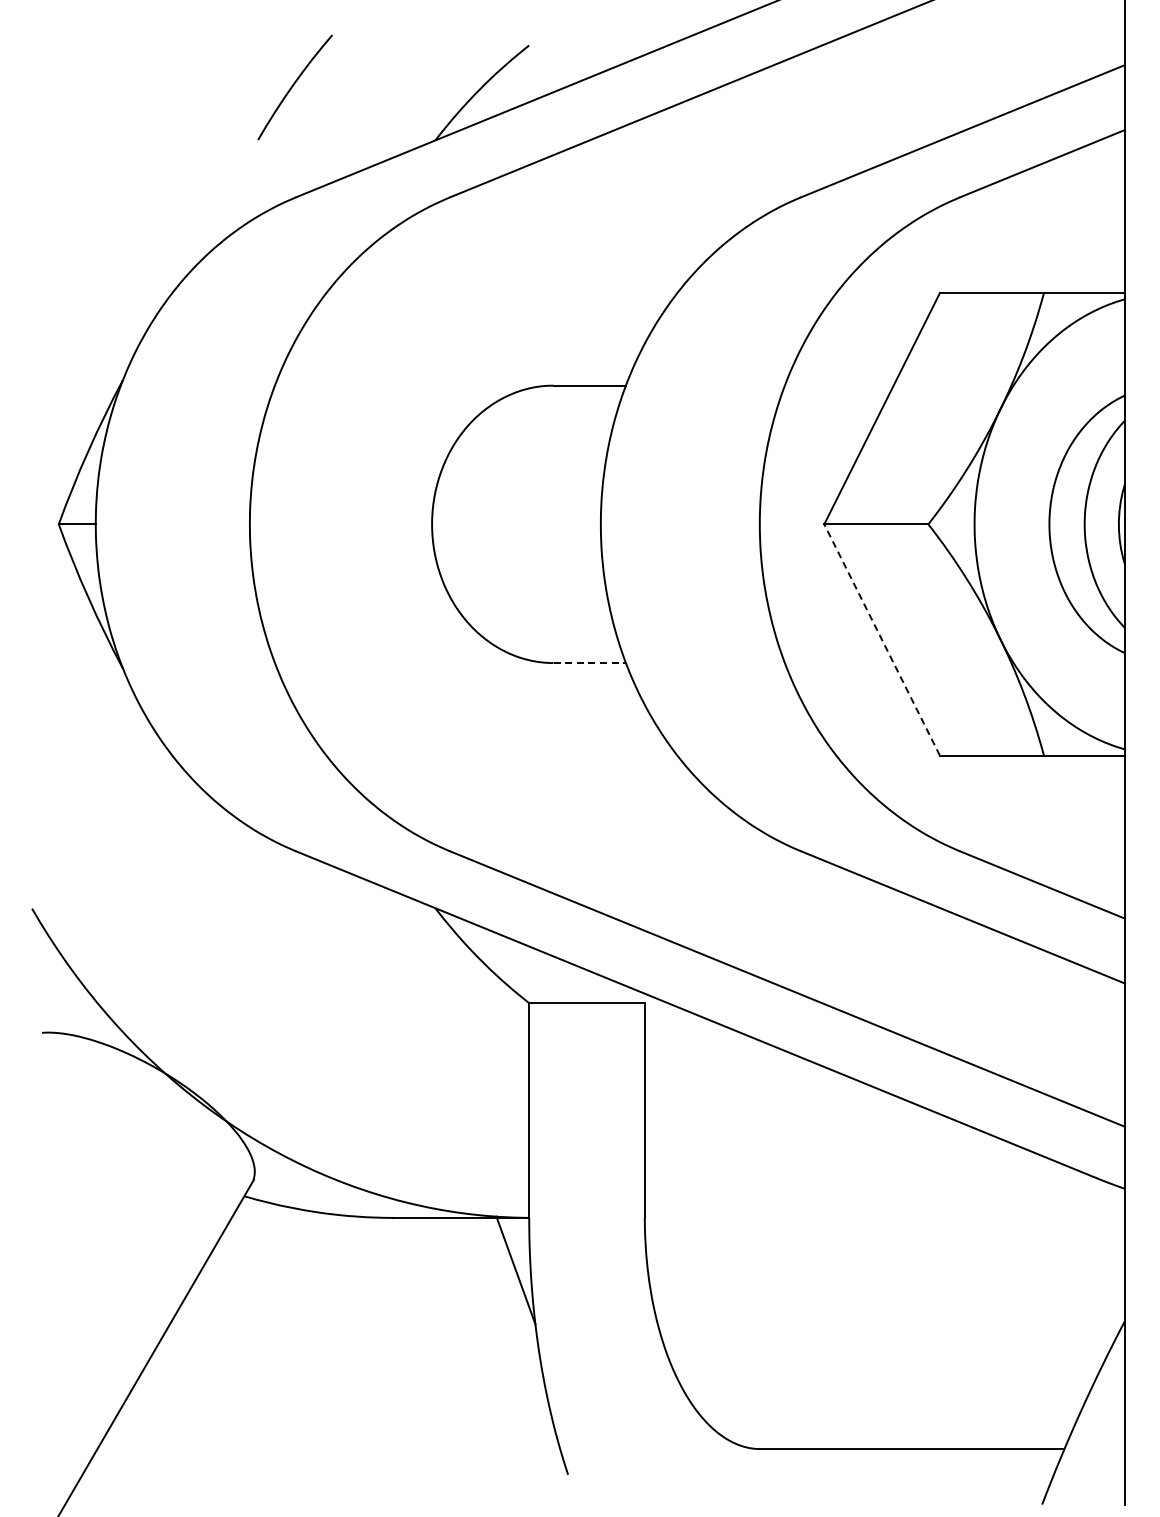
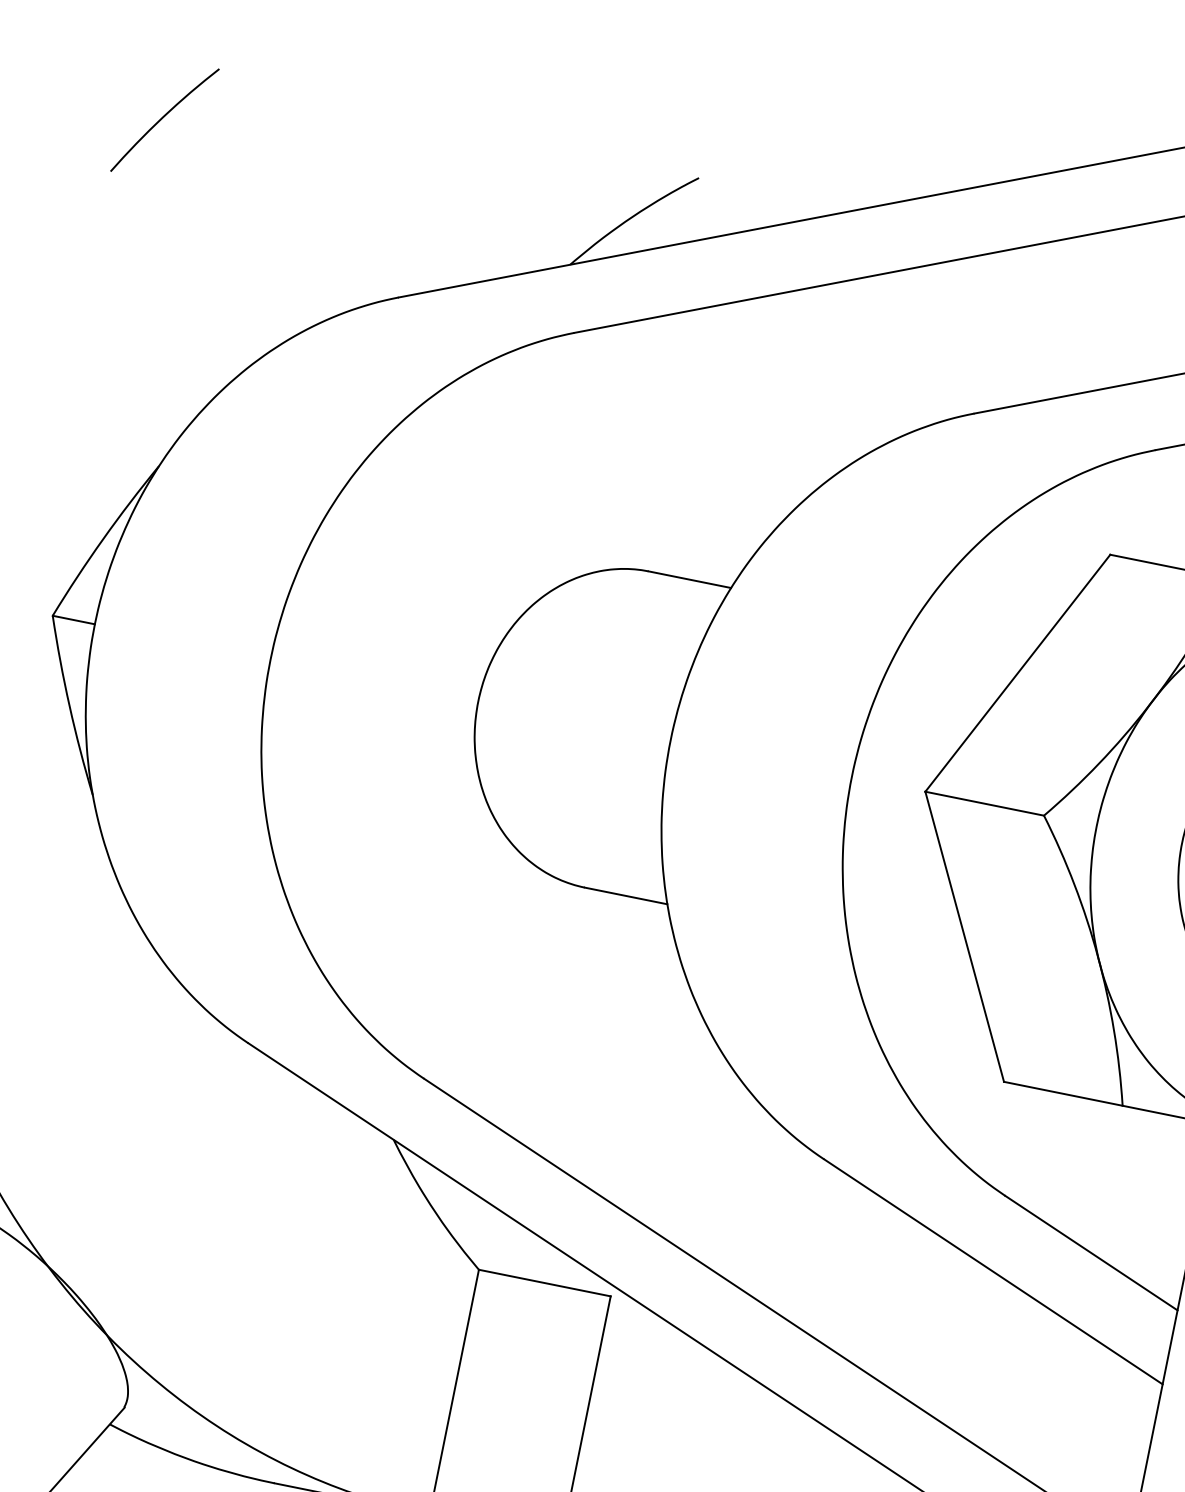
curve: (293, 86) -> (163, 118), moved
line: (881, 639) -> (964, 936), dashed -> solid
line: (590, 663) -> (626, 896), dashed -> solid

